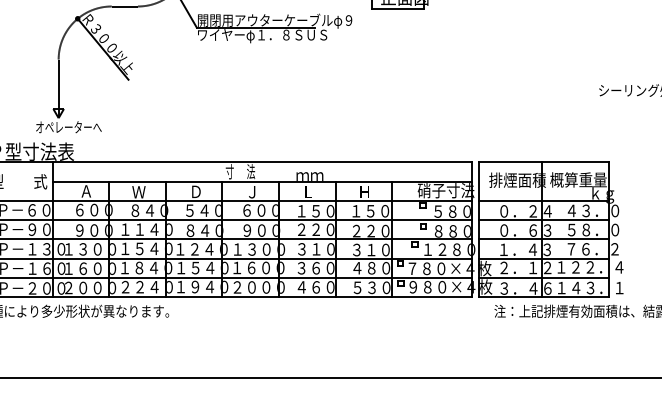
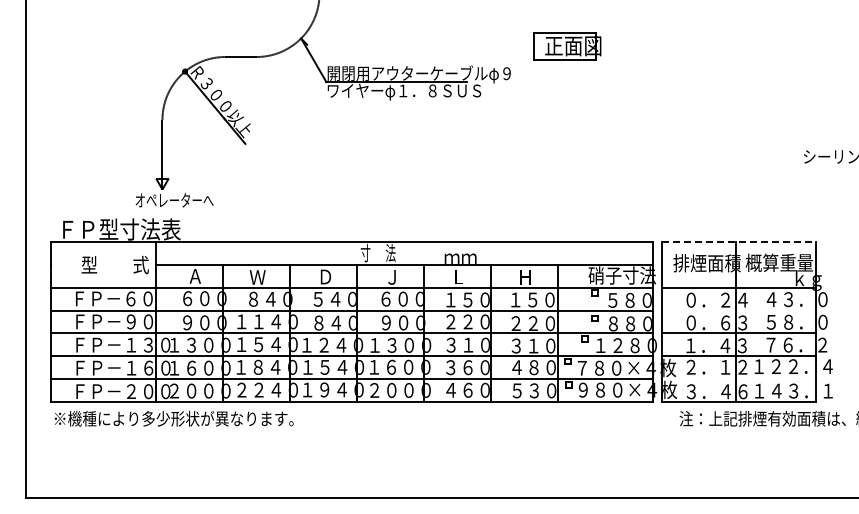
line: (544, 161) -> (739, 241), solid -> dashed
line: (544, 220) -> (738, 310), removed
line: (544, 278) -> (738, 379), removed

